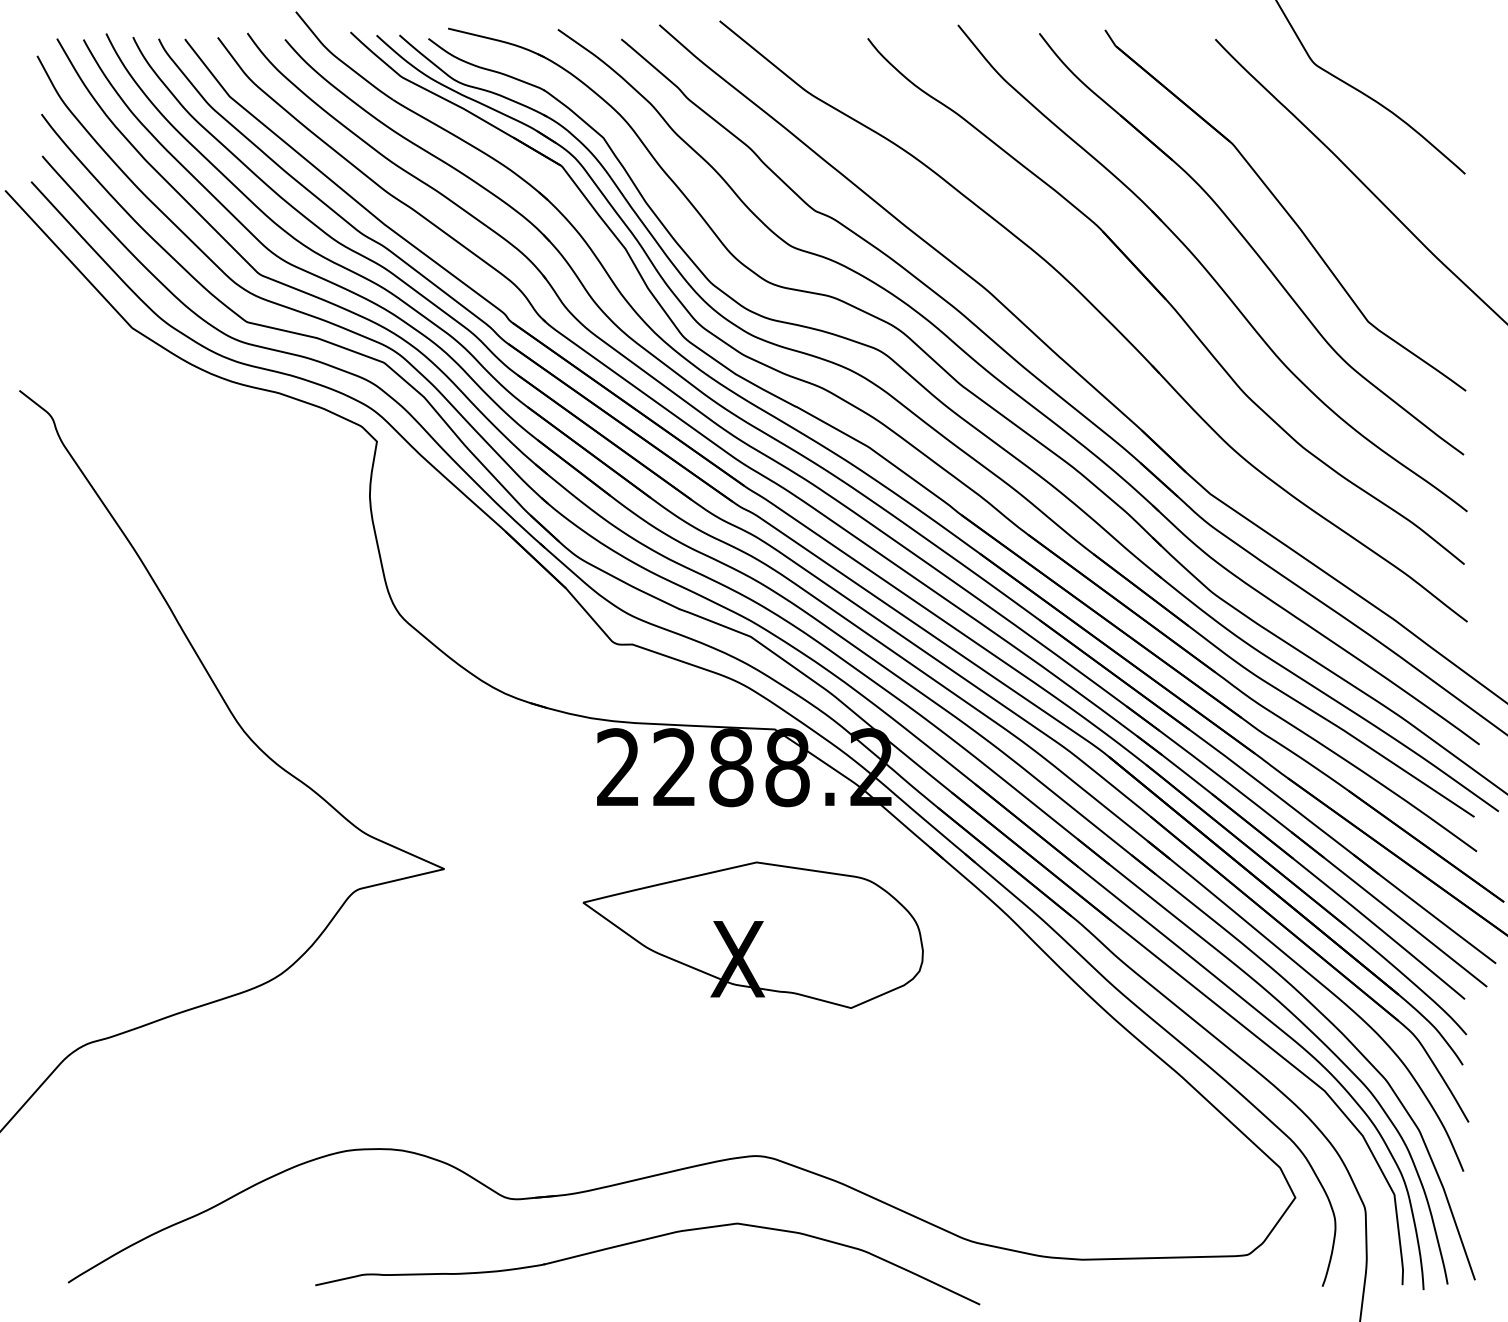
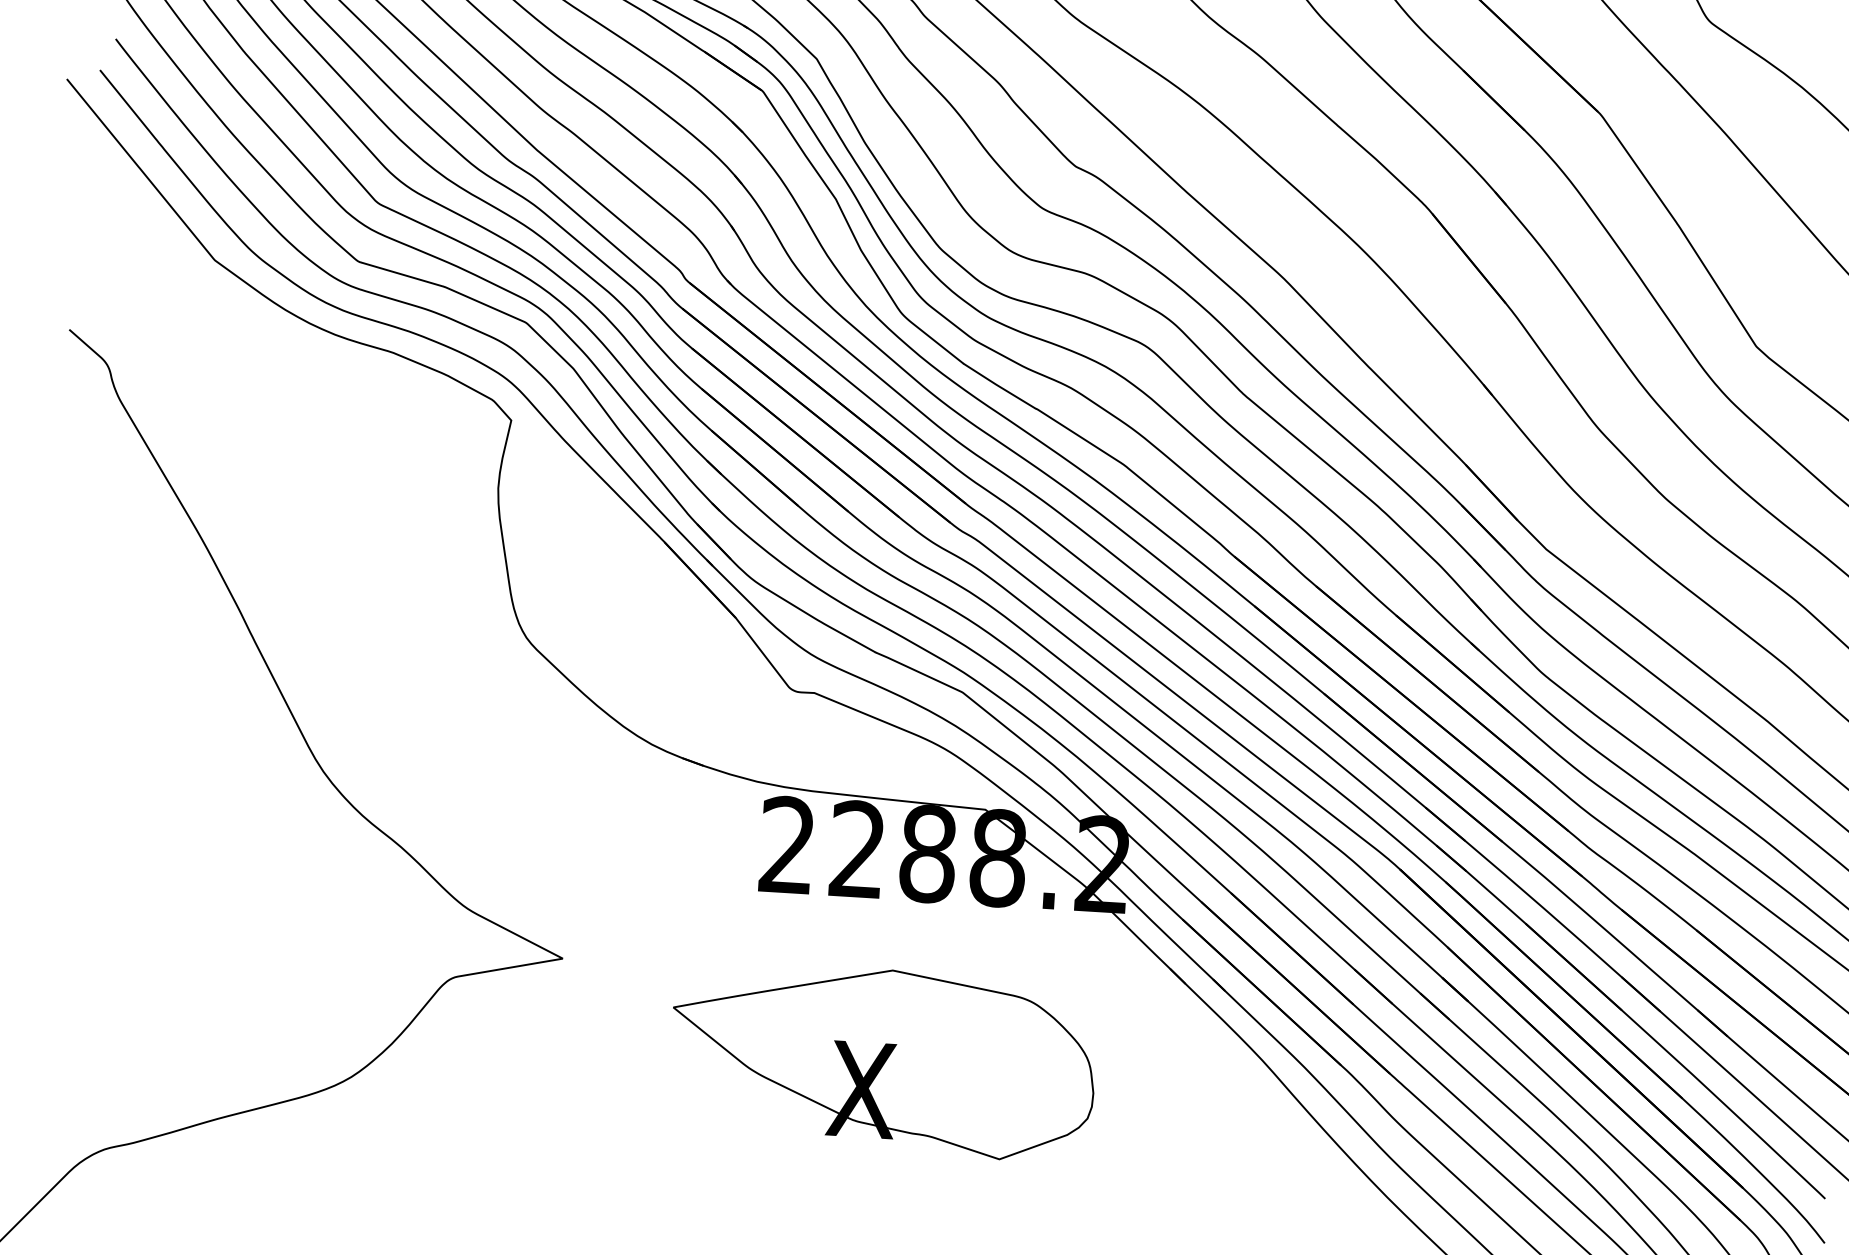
part: (752, 934) -> (882, 1060), moved

